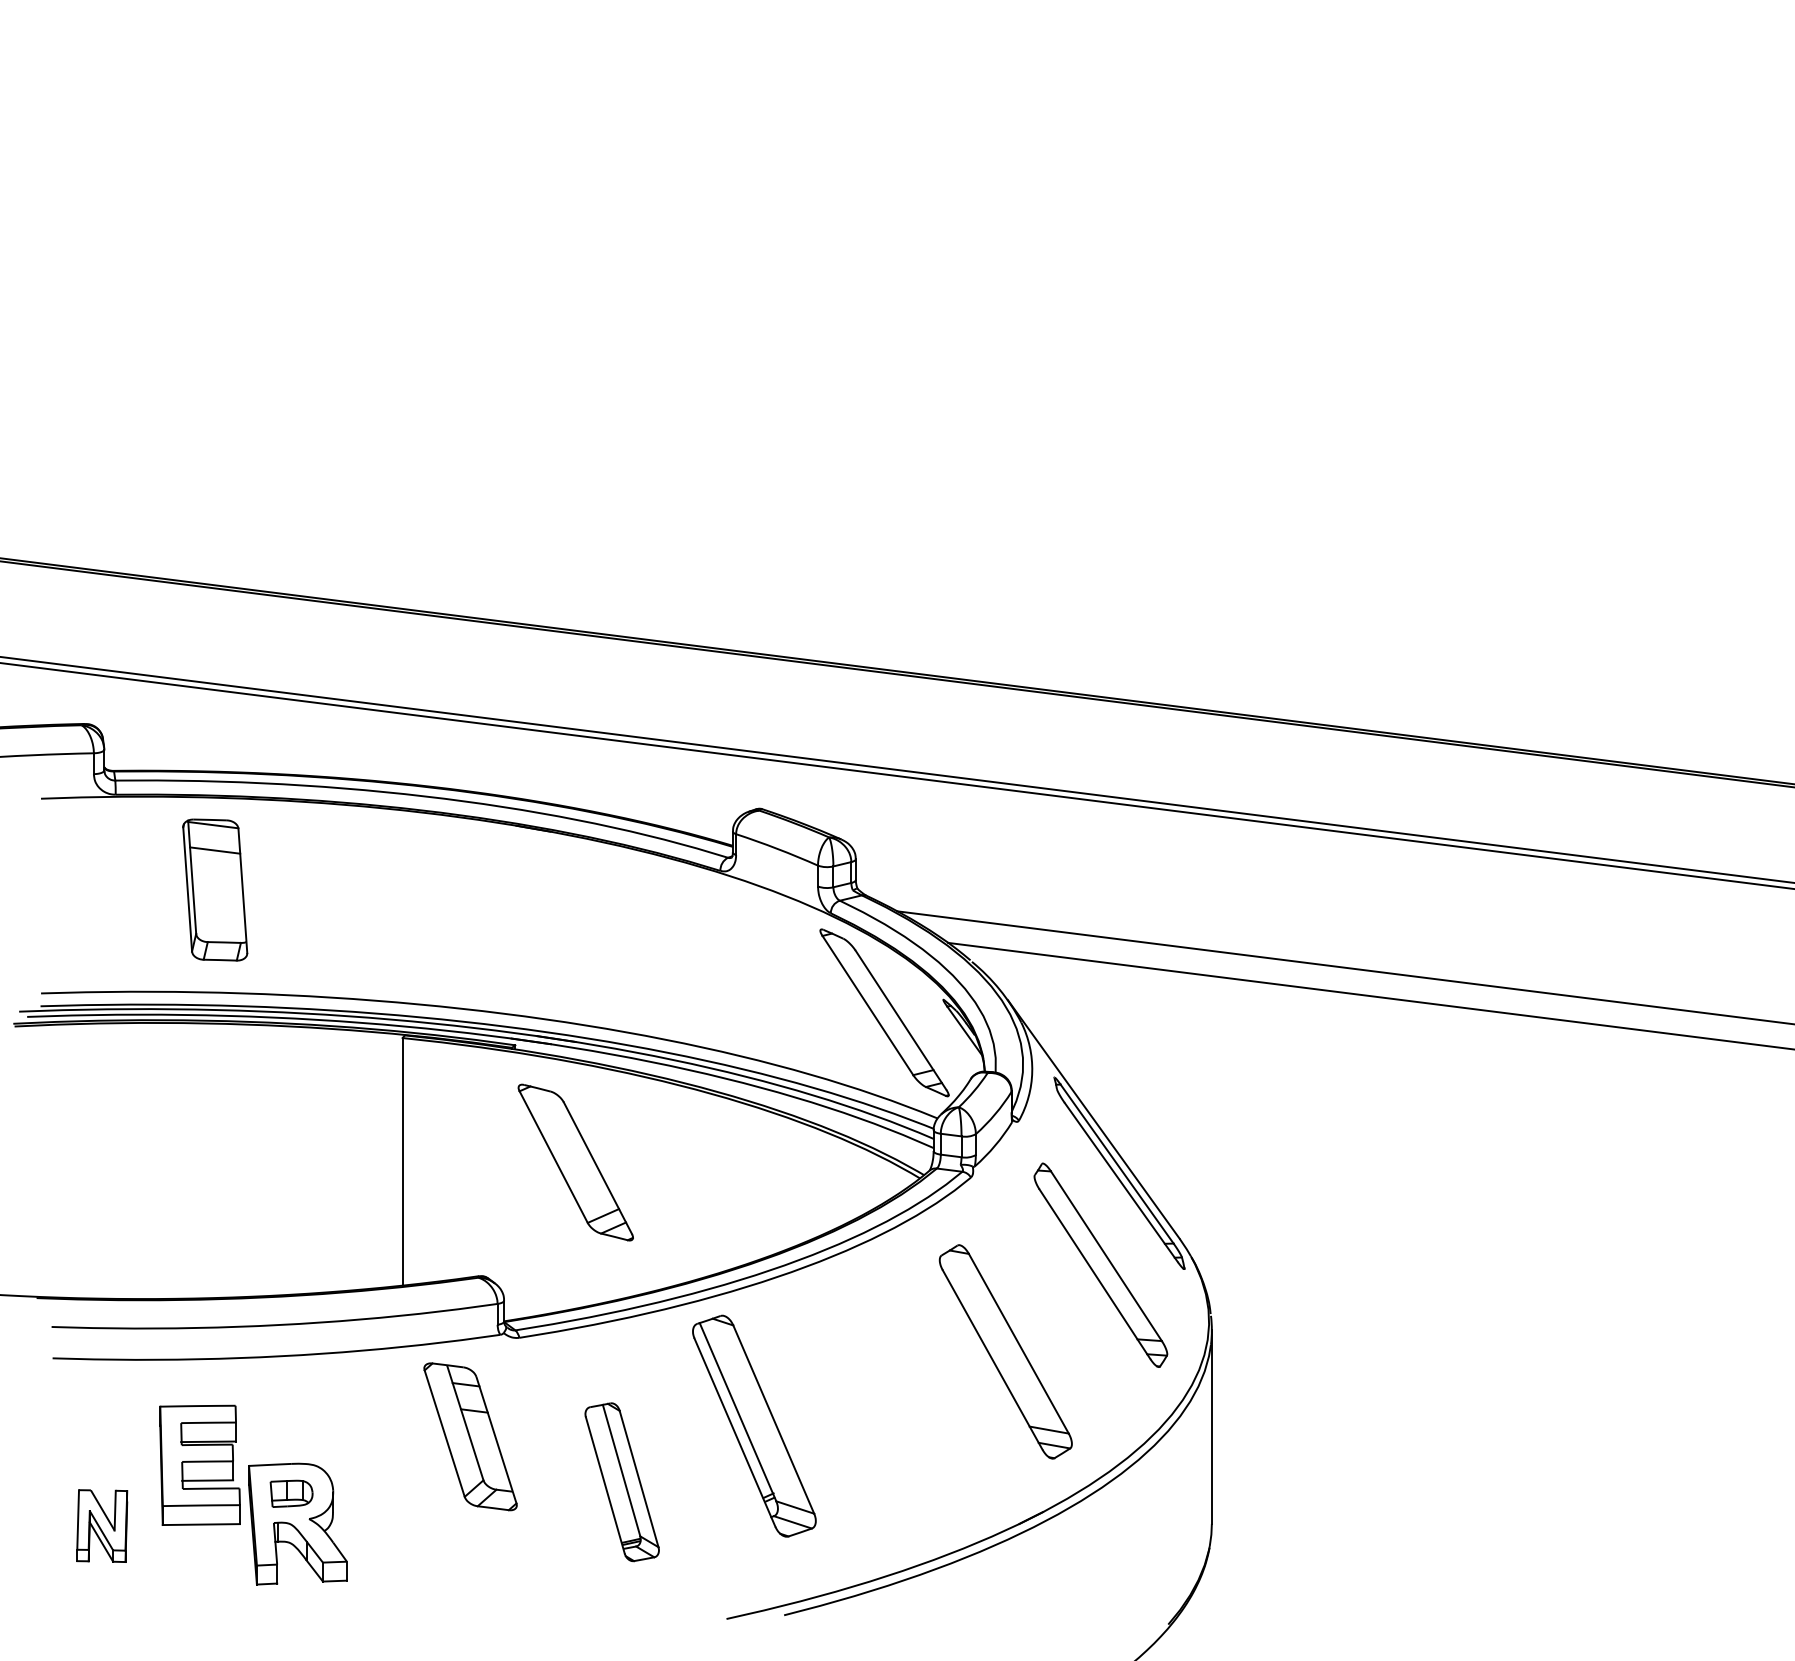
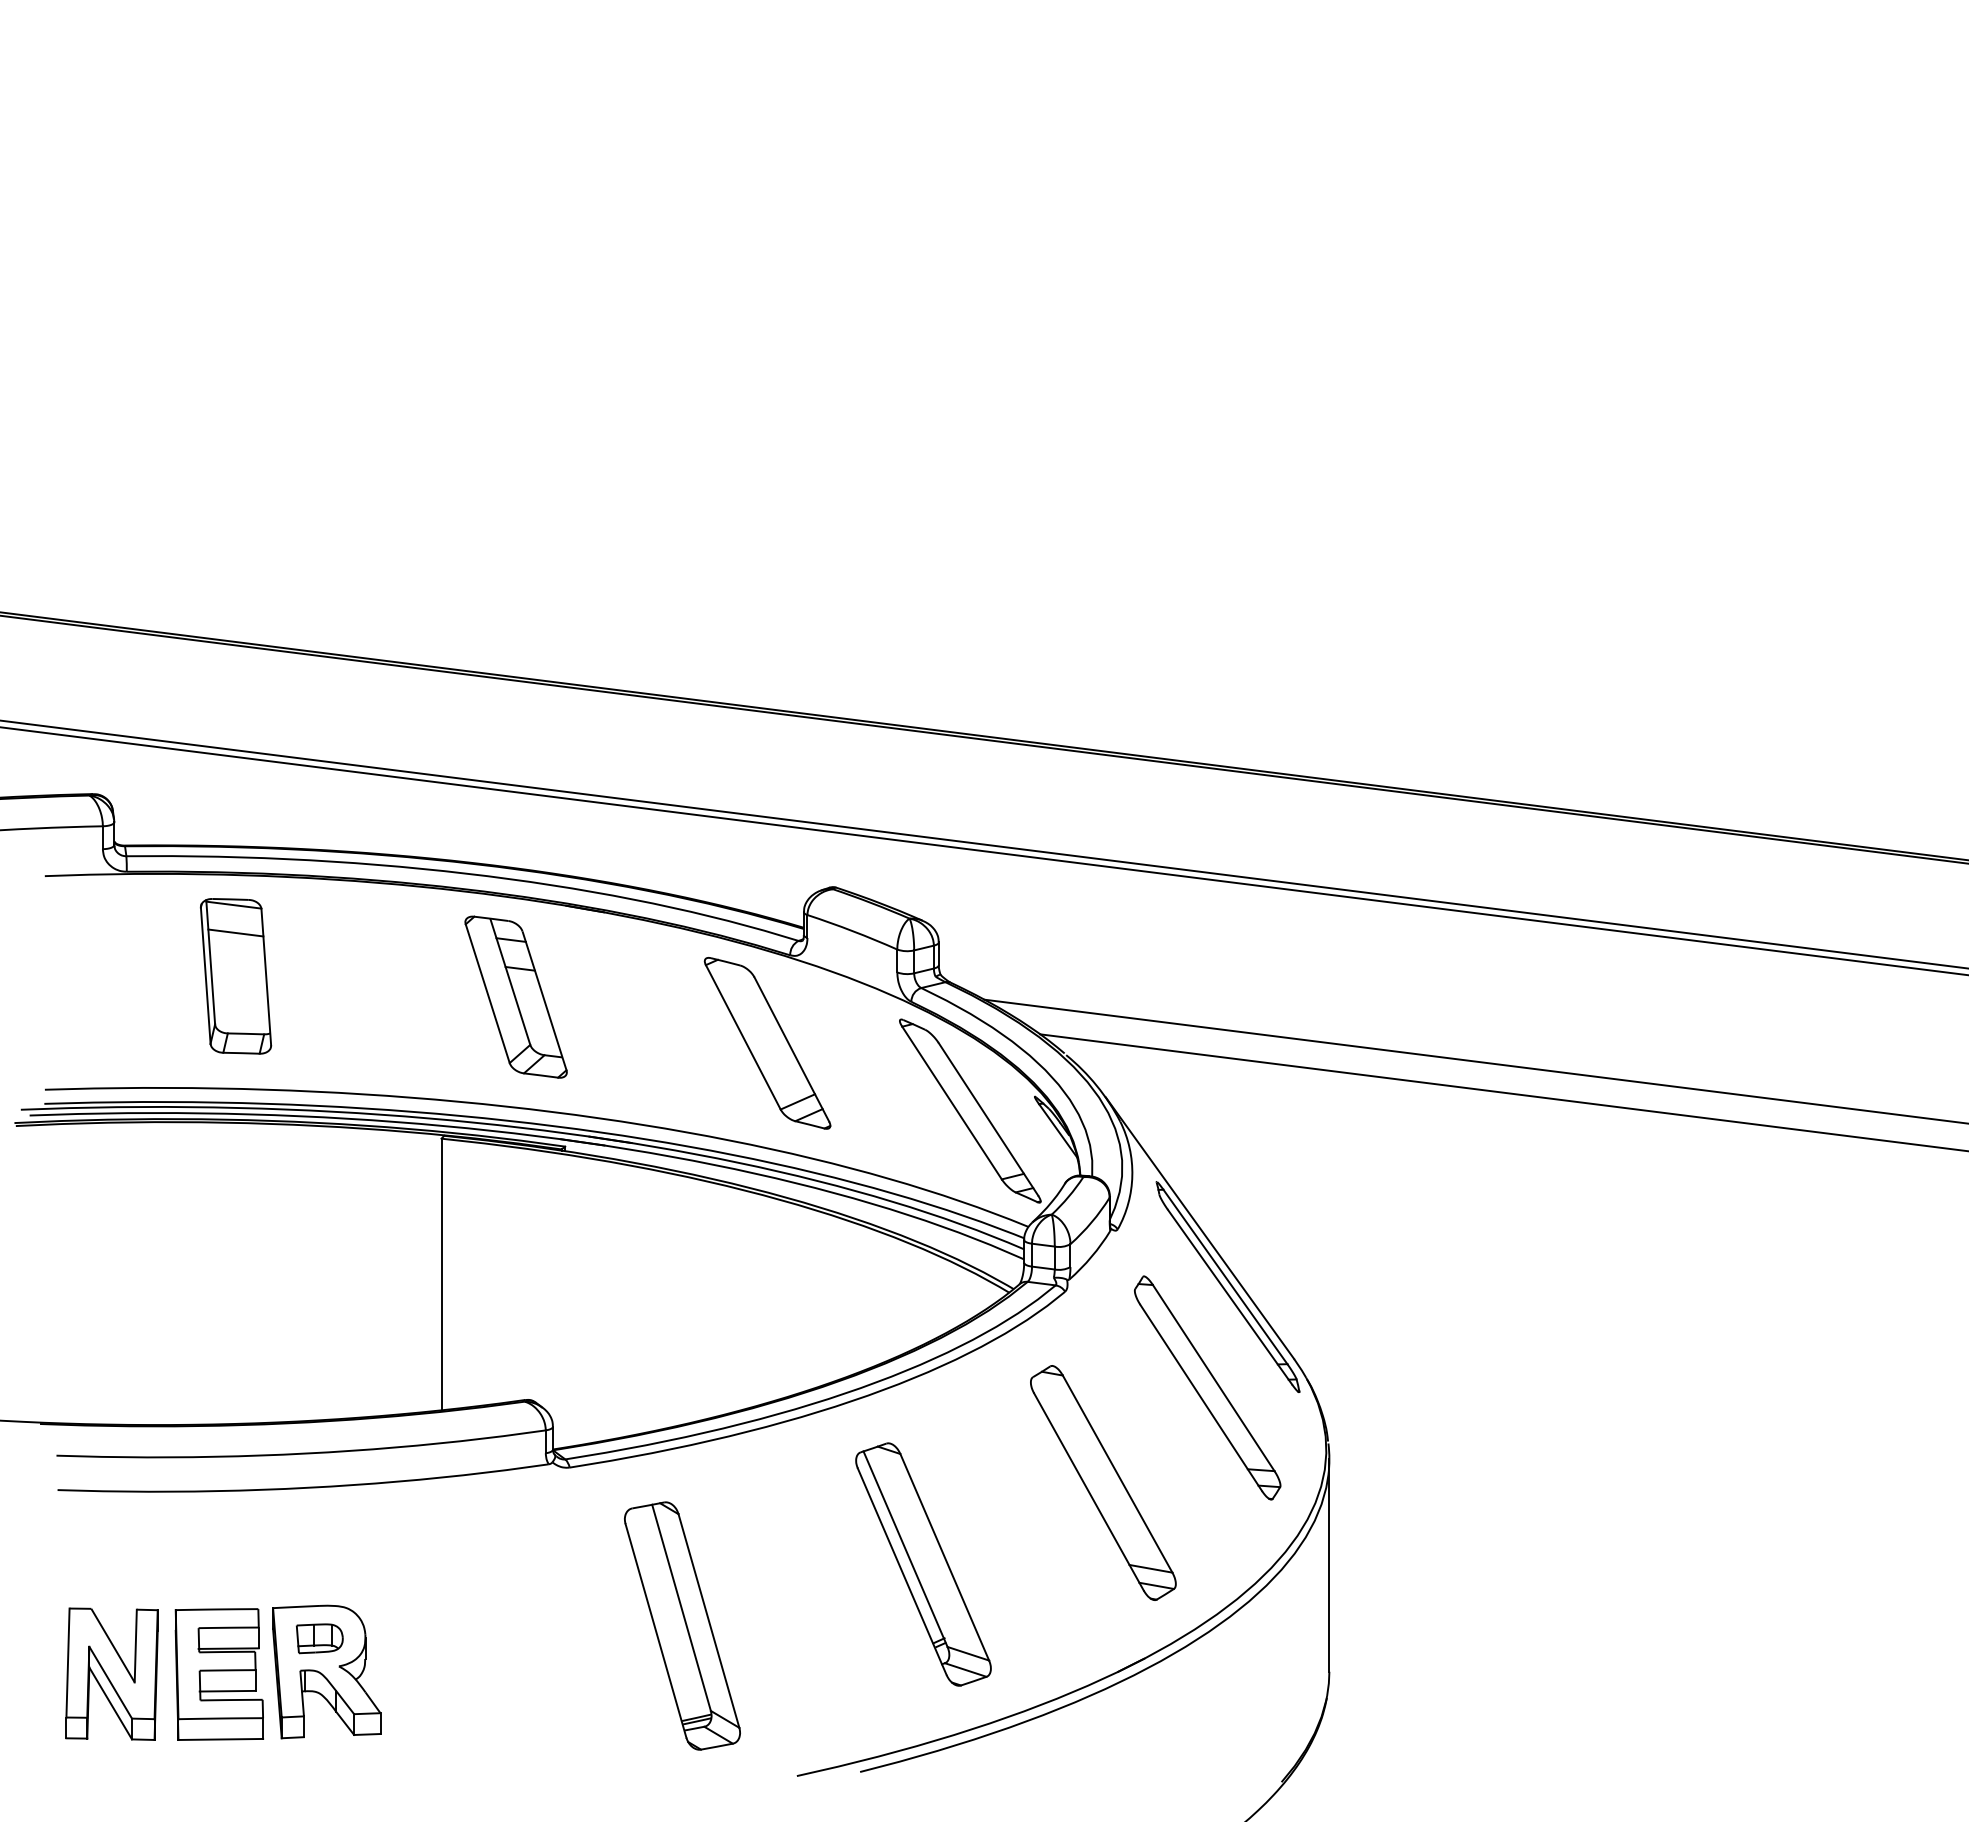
part: (575, 1162) -> (767, 1043), moved
part: (754, 1426) -> (923, 1564), moved
part: (470, 1436) -> (515, 996), moved
part: (199, 1465) -> (218, 1674), moved
part: (622, 1481) -> (682, 1625), size x1.43
part: (101, 1525) -> (111, 1673), size x1.67

